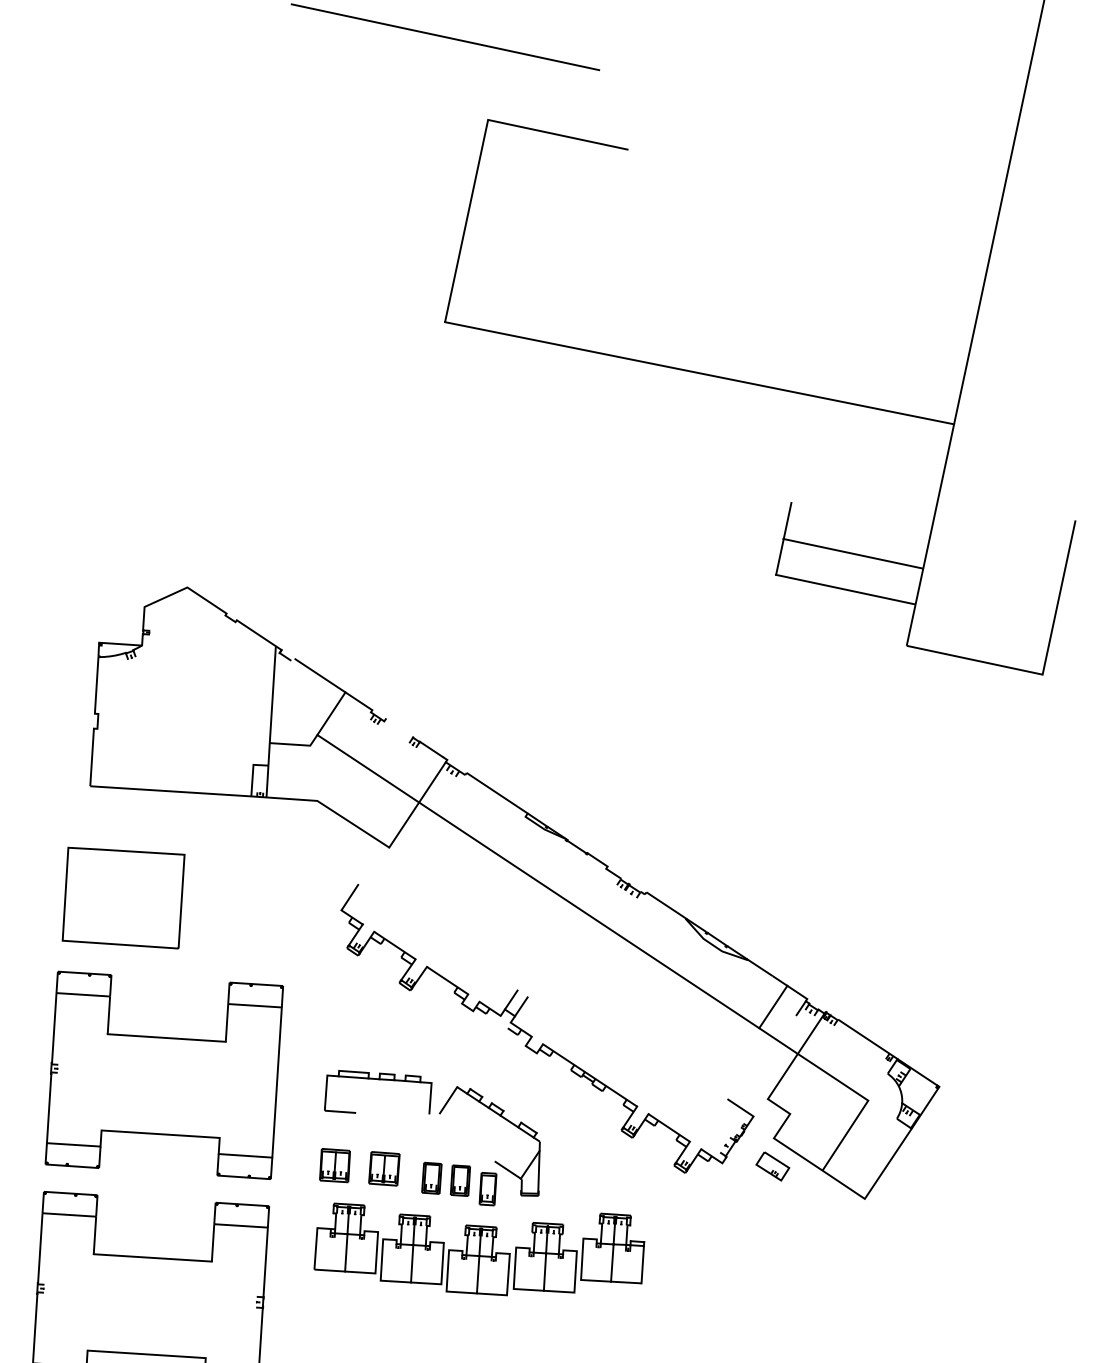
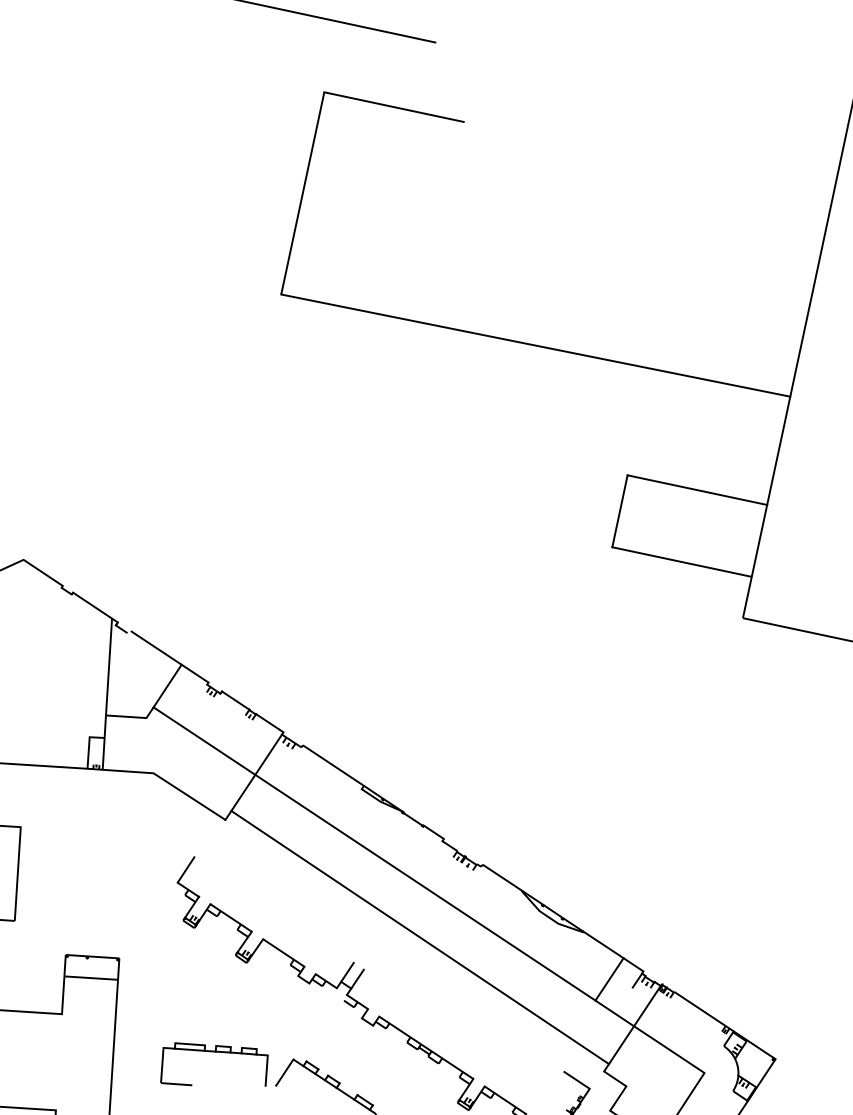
line: (852, 553) -> (696, 489), moved
line: (399, 728) -> (235, 700), added
line: (583, 964) -> (419, 936), added

